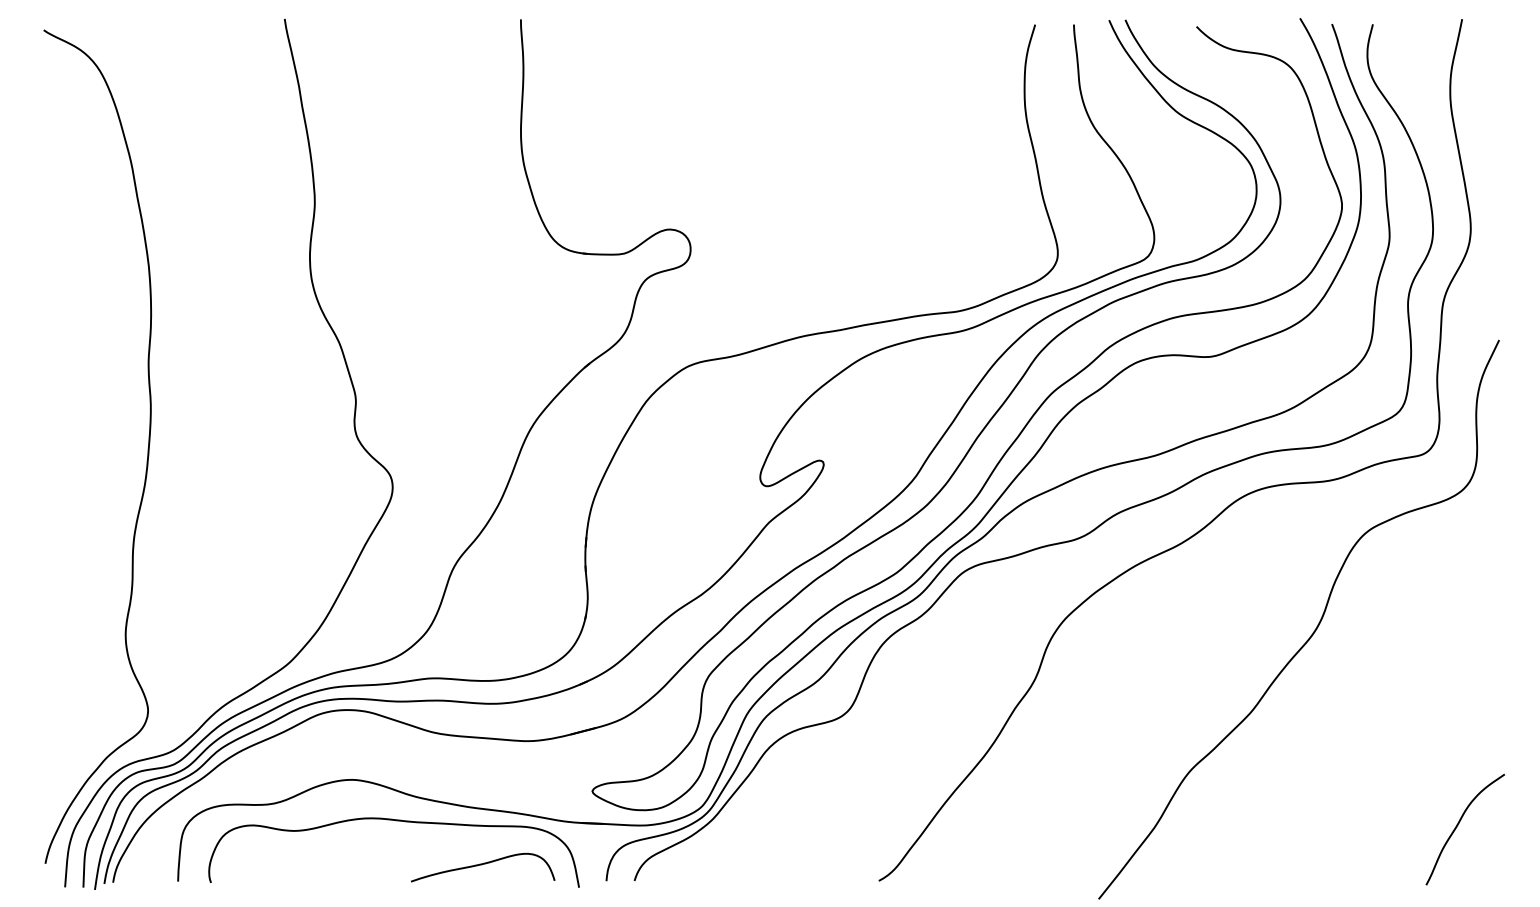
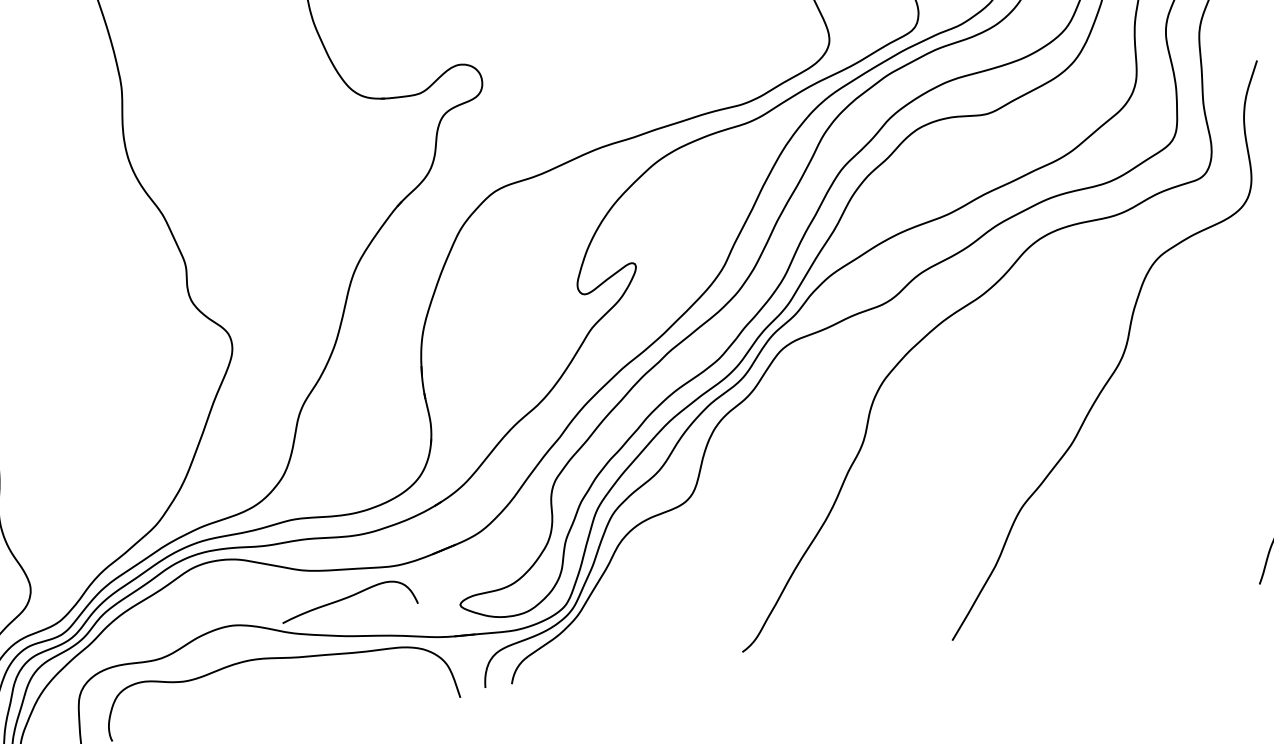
curve: (482, 865) -> (347, 598), moved

